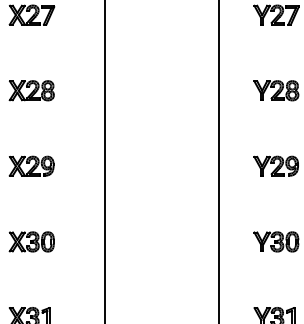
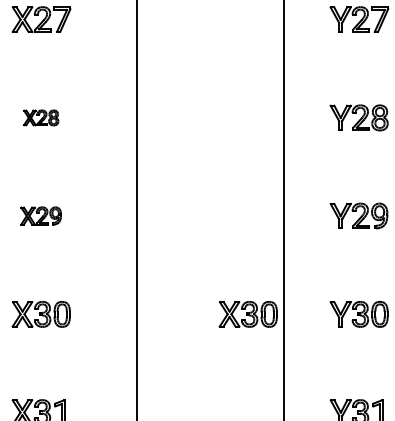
part: (31, 90) -> (40, 117), size x0.6
part: (31, 165) -> (40, 215), size x0.7
part: (190, 242) -> (247, 314), added

